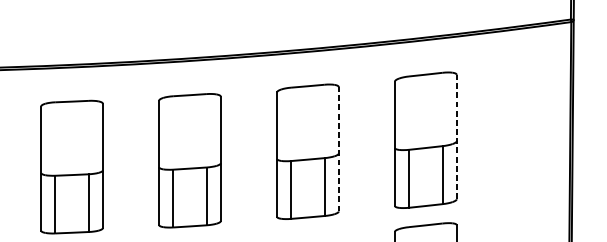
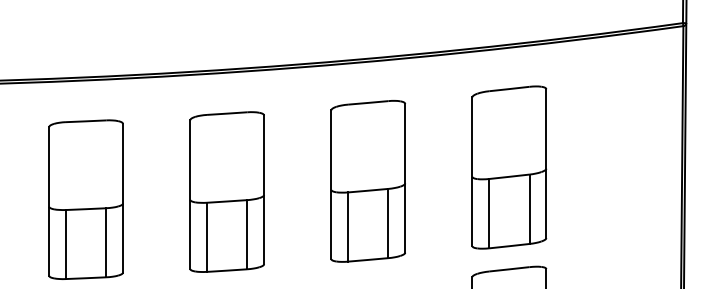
line: (456, 136) -> (546, 163), dashed -> solid
line: (339, 148) -> (405, 177), dashed -> solid

